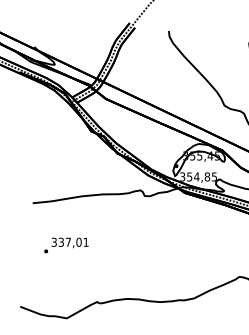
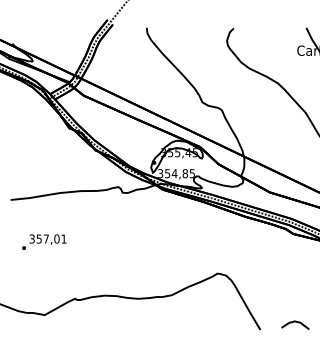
text: (61, 241) -> (39, 238), 337,01 -> 357,01

